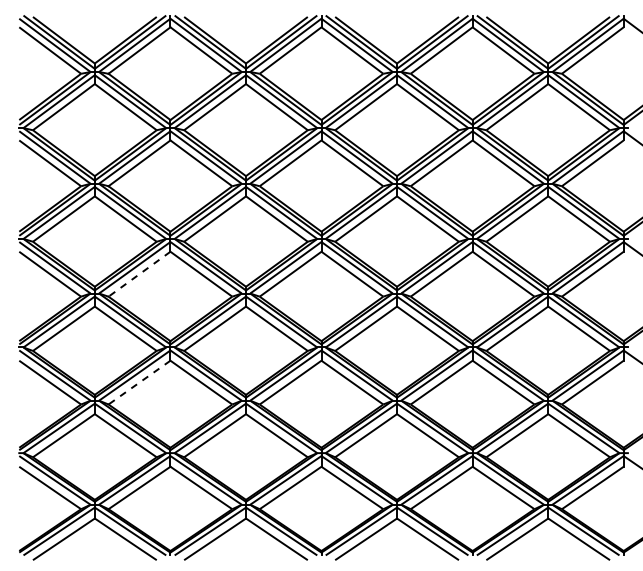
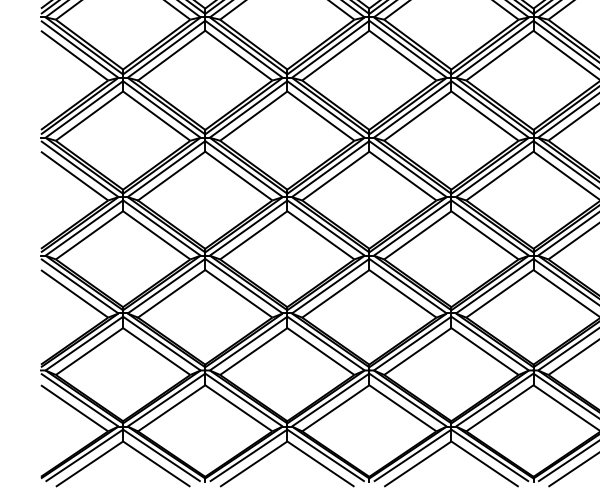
line: (139, 274) -> (171, 176), dashed -> solid
line: (139, 382) -> (171, 293), dashed -> solid

